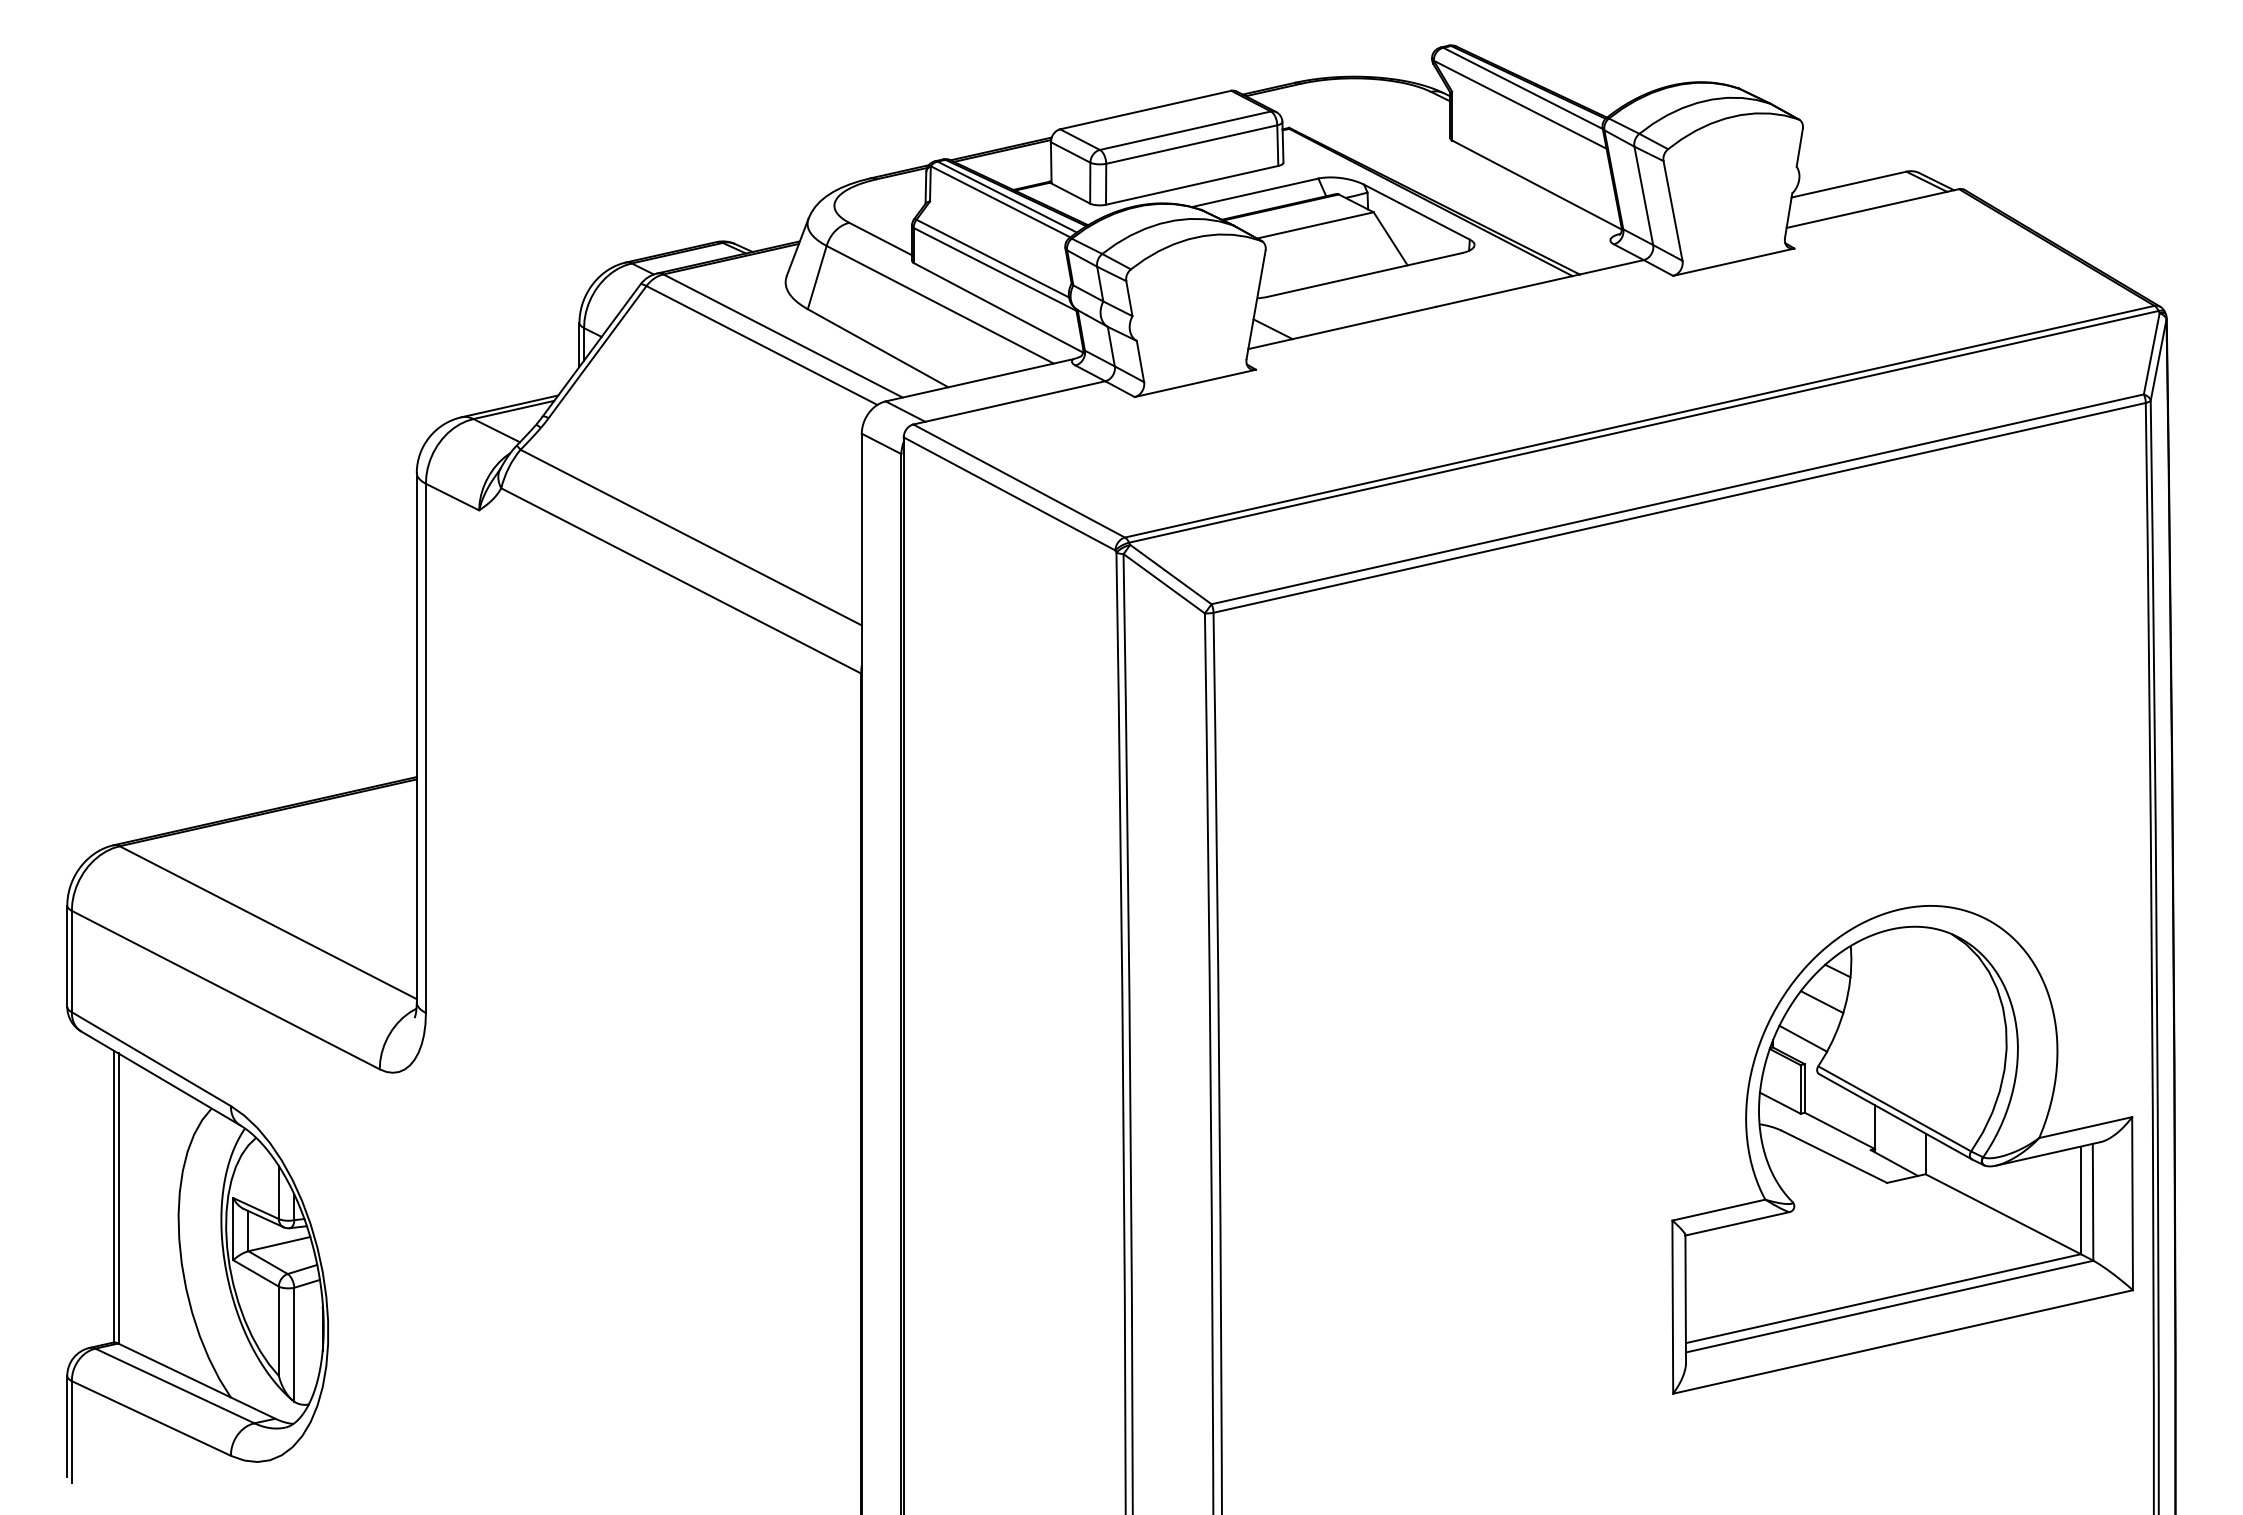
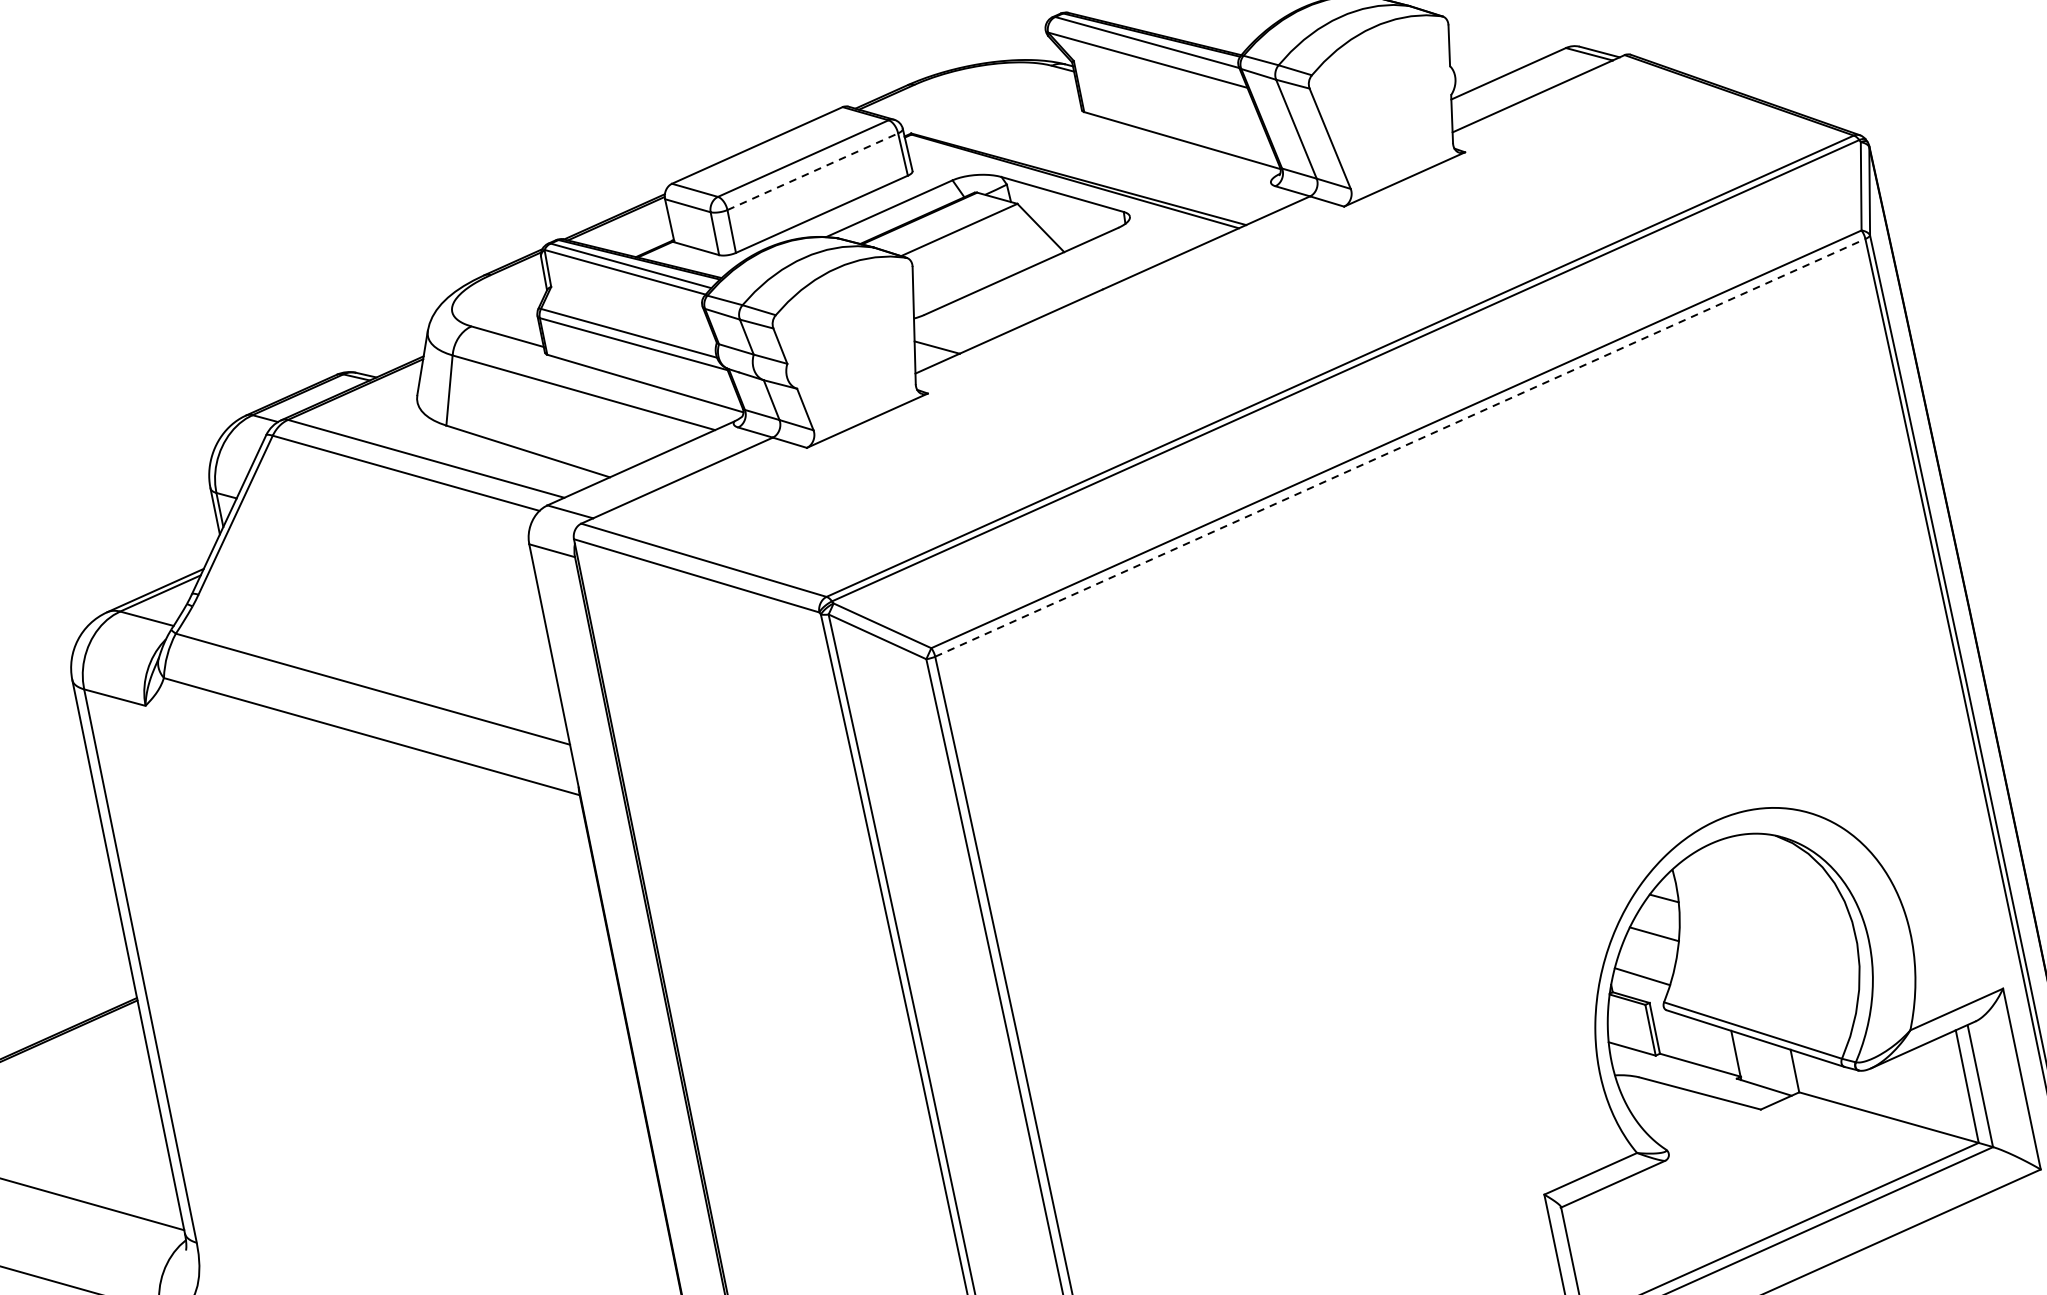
line: (1191, 144) -> (812, 171), solid -> dashed
line: (1679, 507) -> (1400, 447), solid -> dashed

